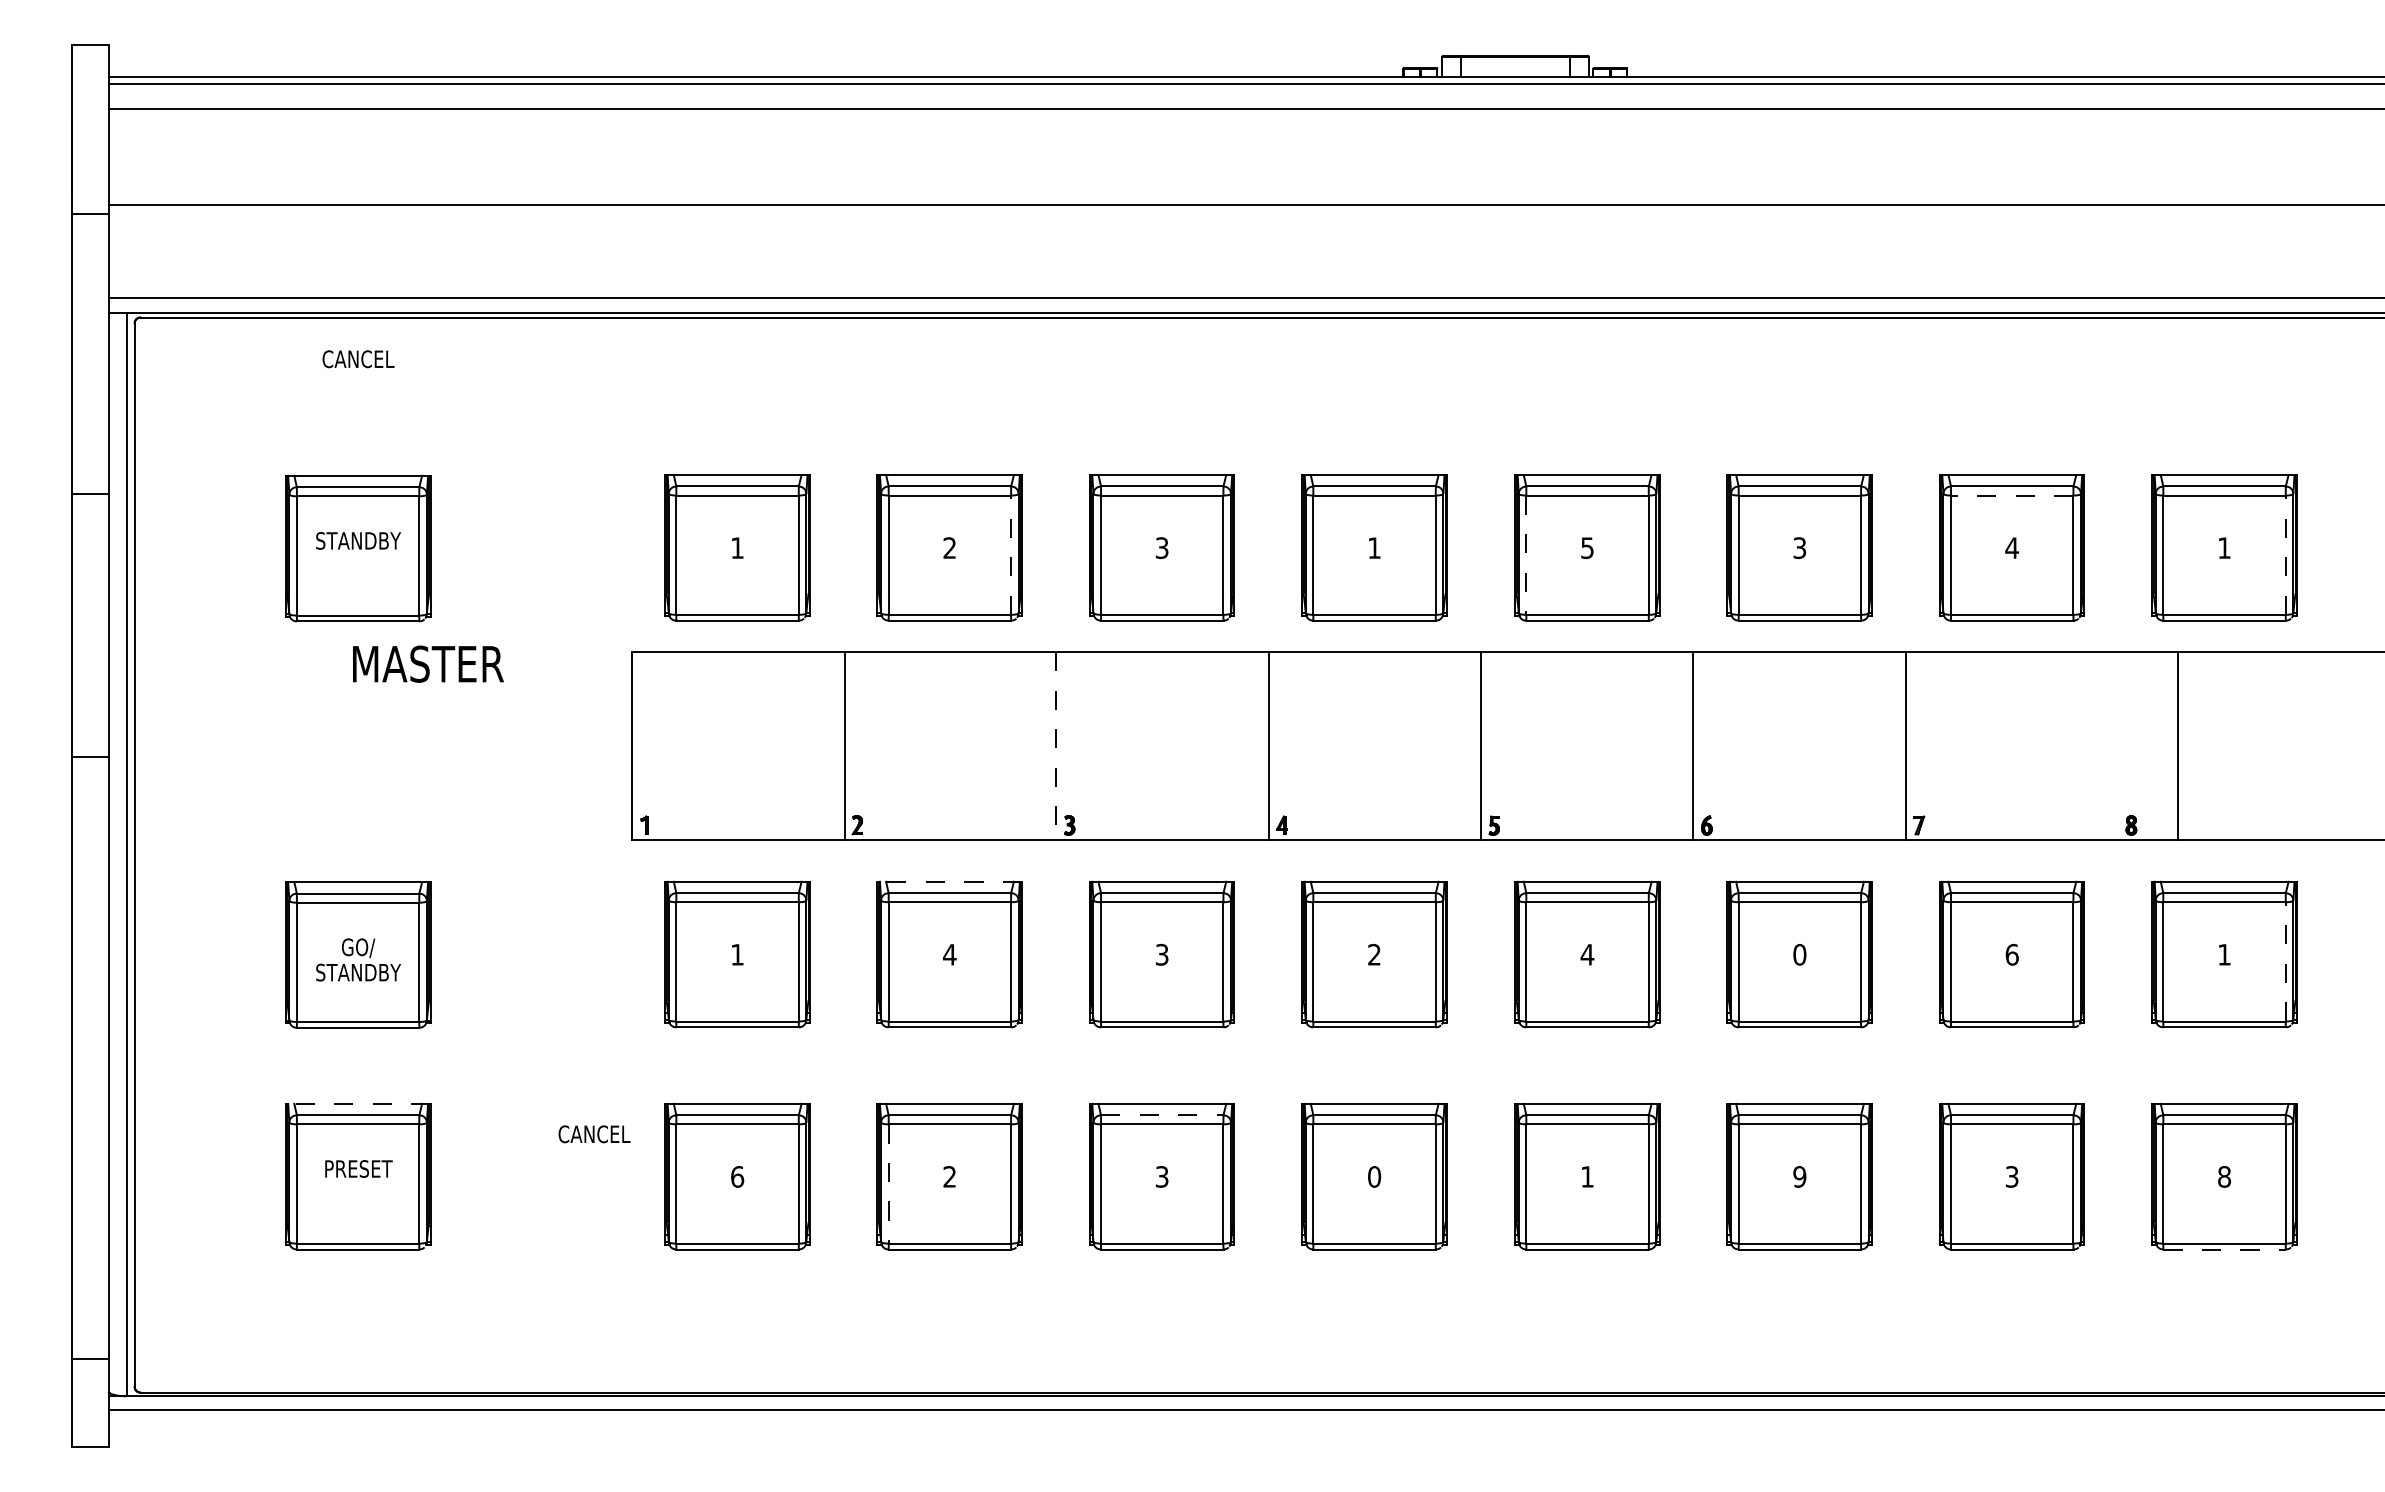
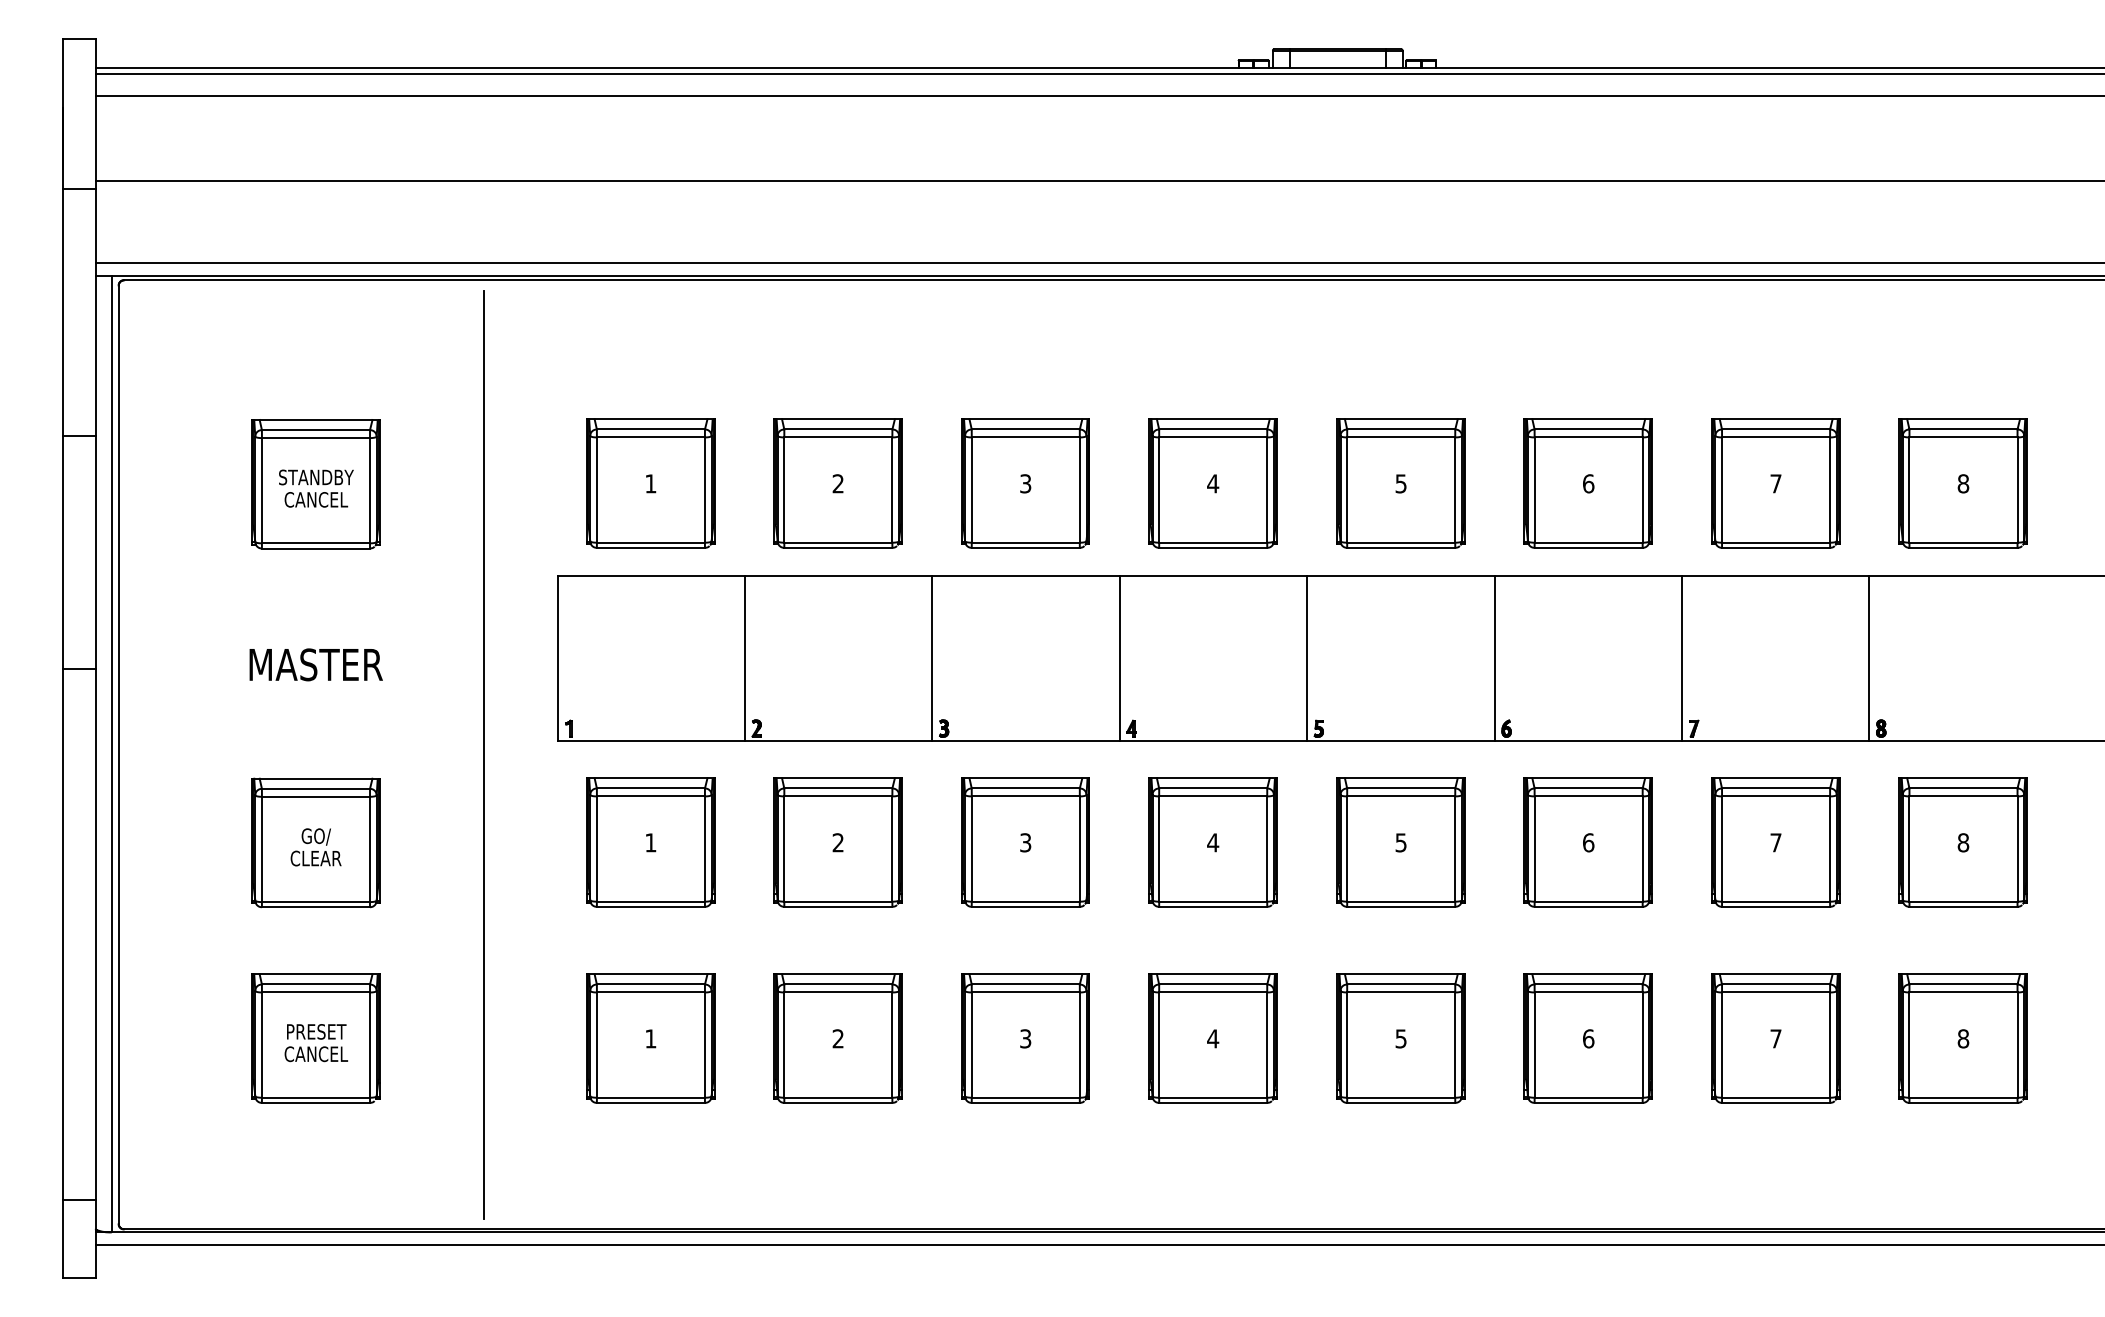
text: (358, 359) -> (316, 500), moved
line: (2011, 495) -> (1775, 437), dashed -> solid
text: (1374, 547) -> (1213, 483), 1 -> 4
text: (2011, 547) -> (1775, 483), 4 -> 7
text: (1799, 548) -> (1588, 484), 3 -> 6
text: (2224, 548) -> (1963, 484), 1 -> 8
line: (1011, 555) -> (892, 490), dashed -> solid
line: (1526, 555) -> (1347, 490), dashed -> solid
line: (2285, 555) -> (2017, 490), dashed -> solid
text: (428, 663) -> (316, 664), moved
line: (1056, 745) -> (932, 658), dashed -> solid
line: (2177, 745) -> (1868, 658), moved
line: (547, 854) -> (483, 754), added
line: (949, 881) -> (838, 778), dashed -> solid
text: (949, 954) -> (838, 842), 4 -> 2
text: (1374, 954) -> (1213, 842), 2 -> 4
text: (1587, 954) -> (1401, 842), 4 -> 5
text: (1799, 954) -> (1588, 842), 0 -> 6
text: (2011, 954) -> (1775, 842), 6 -> 7
text: (2224, 954) -> (1963, 842), 1 -> 8
line: (2285, 961) -> (2017, 848), dashed -> solid
text: (358, 972) -> (316, 858), STANDBY -> CLEAR
line: (357, 1103) -> (315, 974), dashed -> solid
line: (1162, 1115) -> (1026, 984), dashed -> solid
text: (594, 1134) -> (316, 1054), moved
text: (737, 1176) -> (650, 1038), 6 -> 1
text: (1374, 1176) -> (1213, 1038), 0 -> 4
text: (1587, 1176) -> (1401, 1038), 1 -> 5
text: (1799, 1176) -> (1588, 1038), 9 -> 6
text: (2012, 1176) -> (1776, 1038), 3 -> 7
line: (888, 1183) -> (784, 1044), dashed -> solid
line: (2225, 1249) -> (1964, 1102), dashed -> solid

